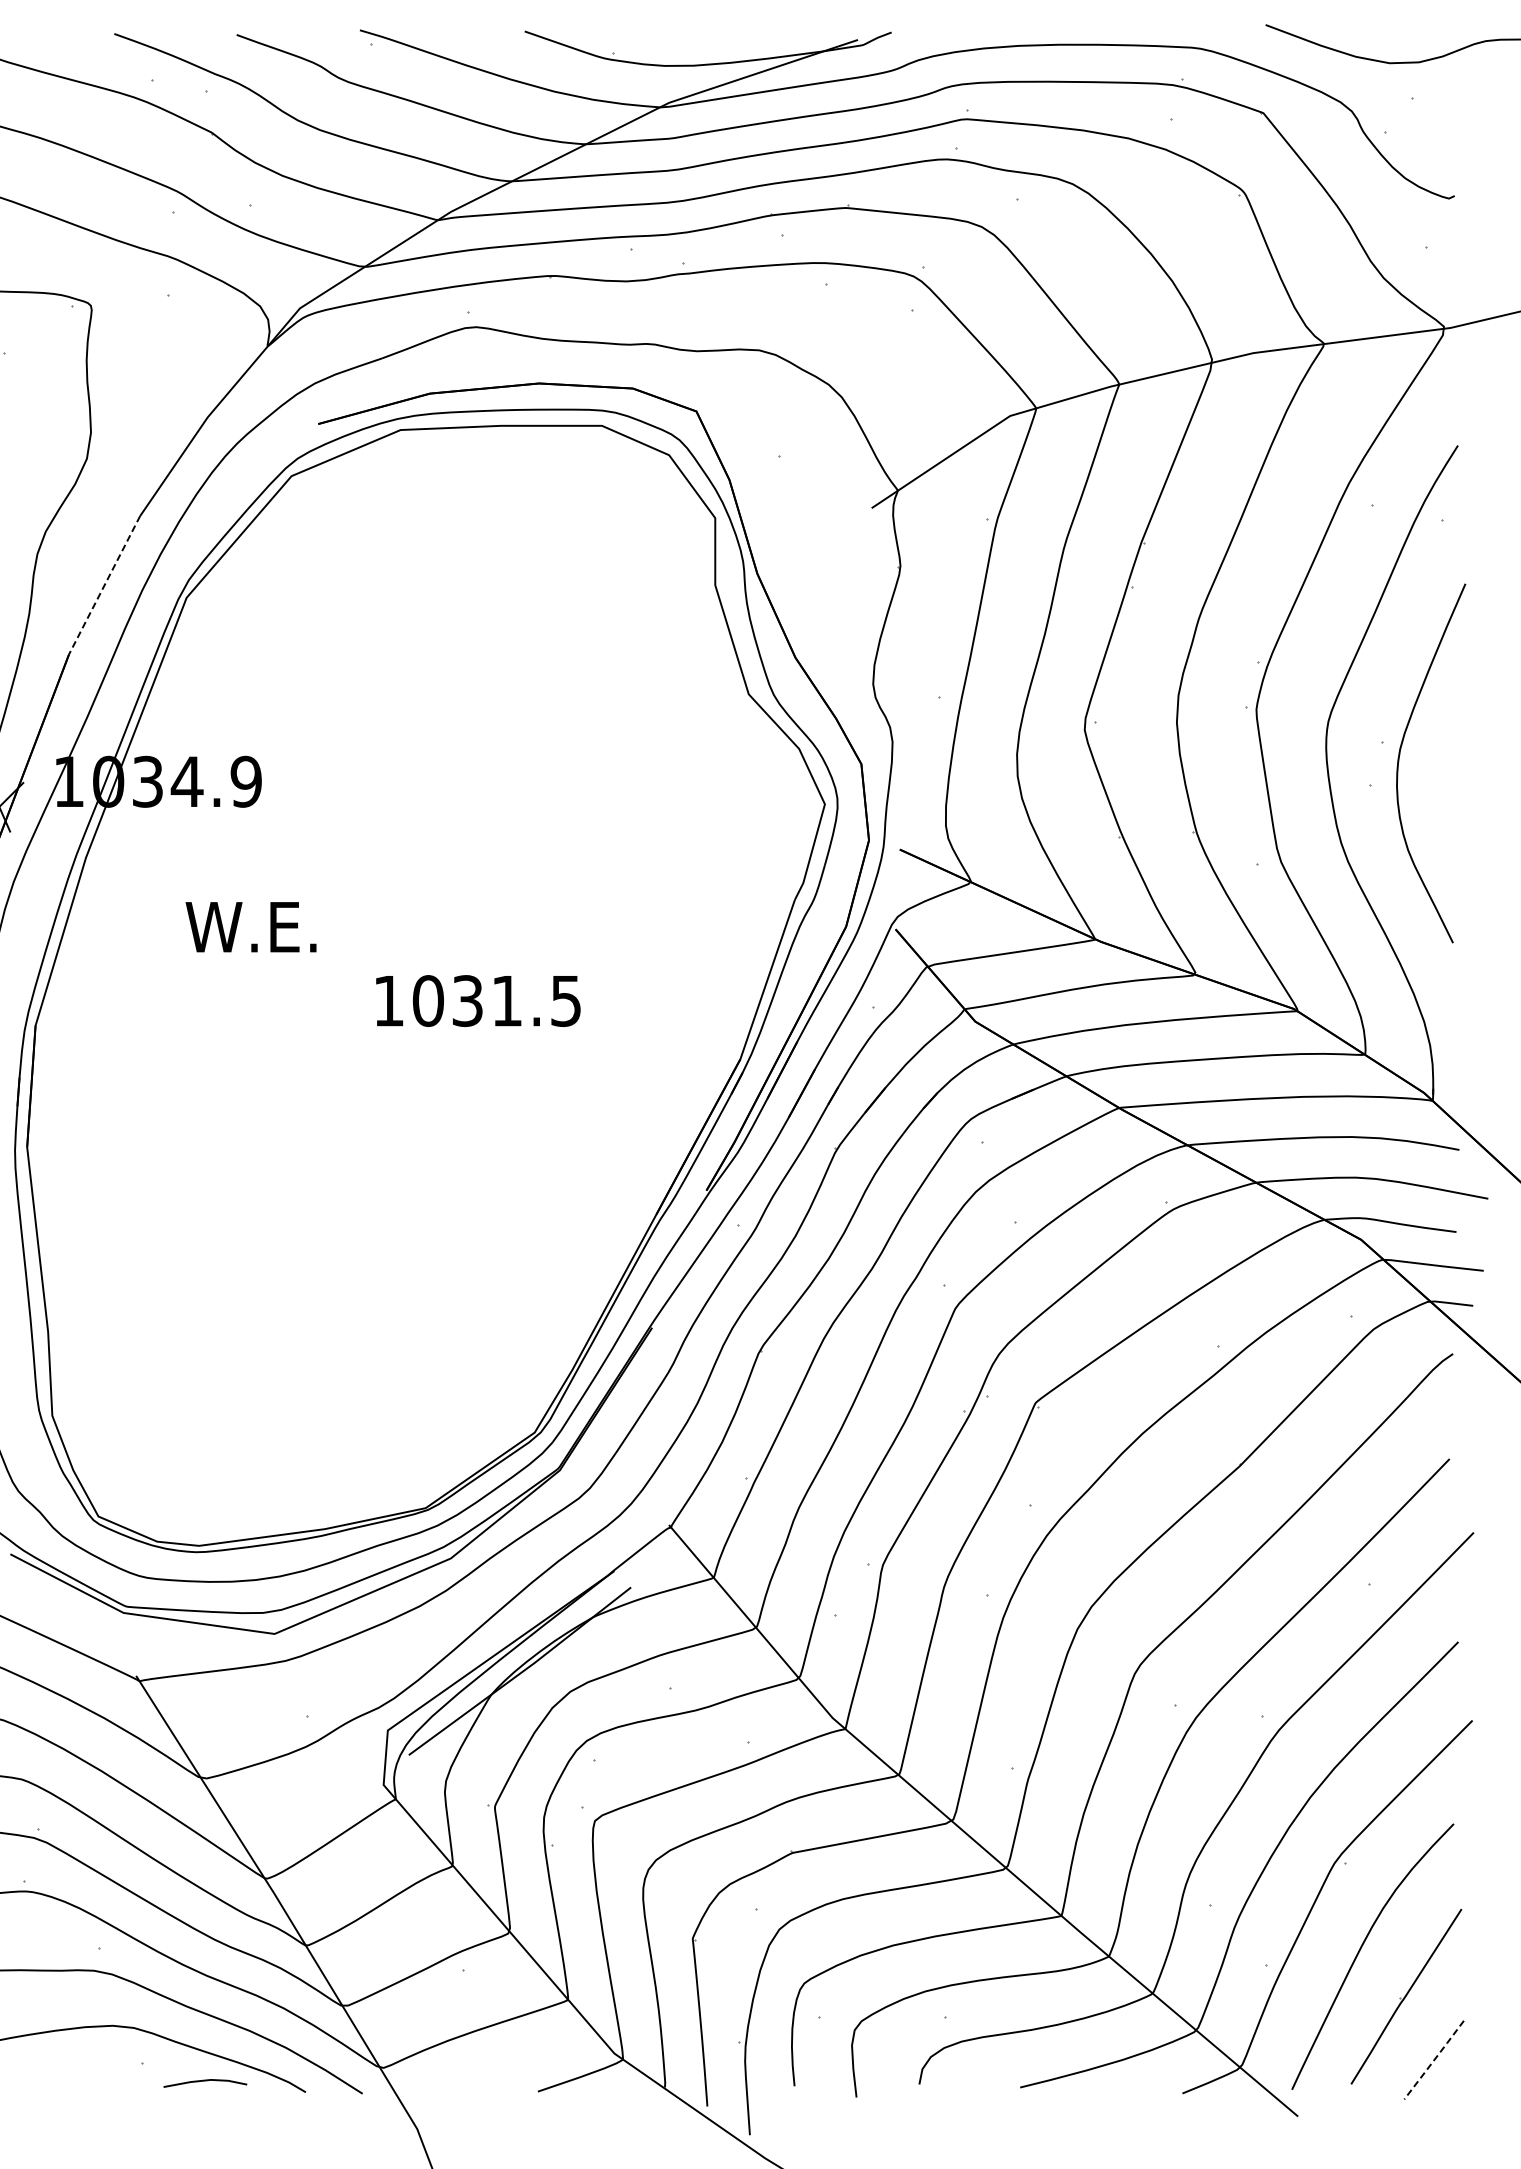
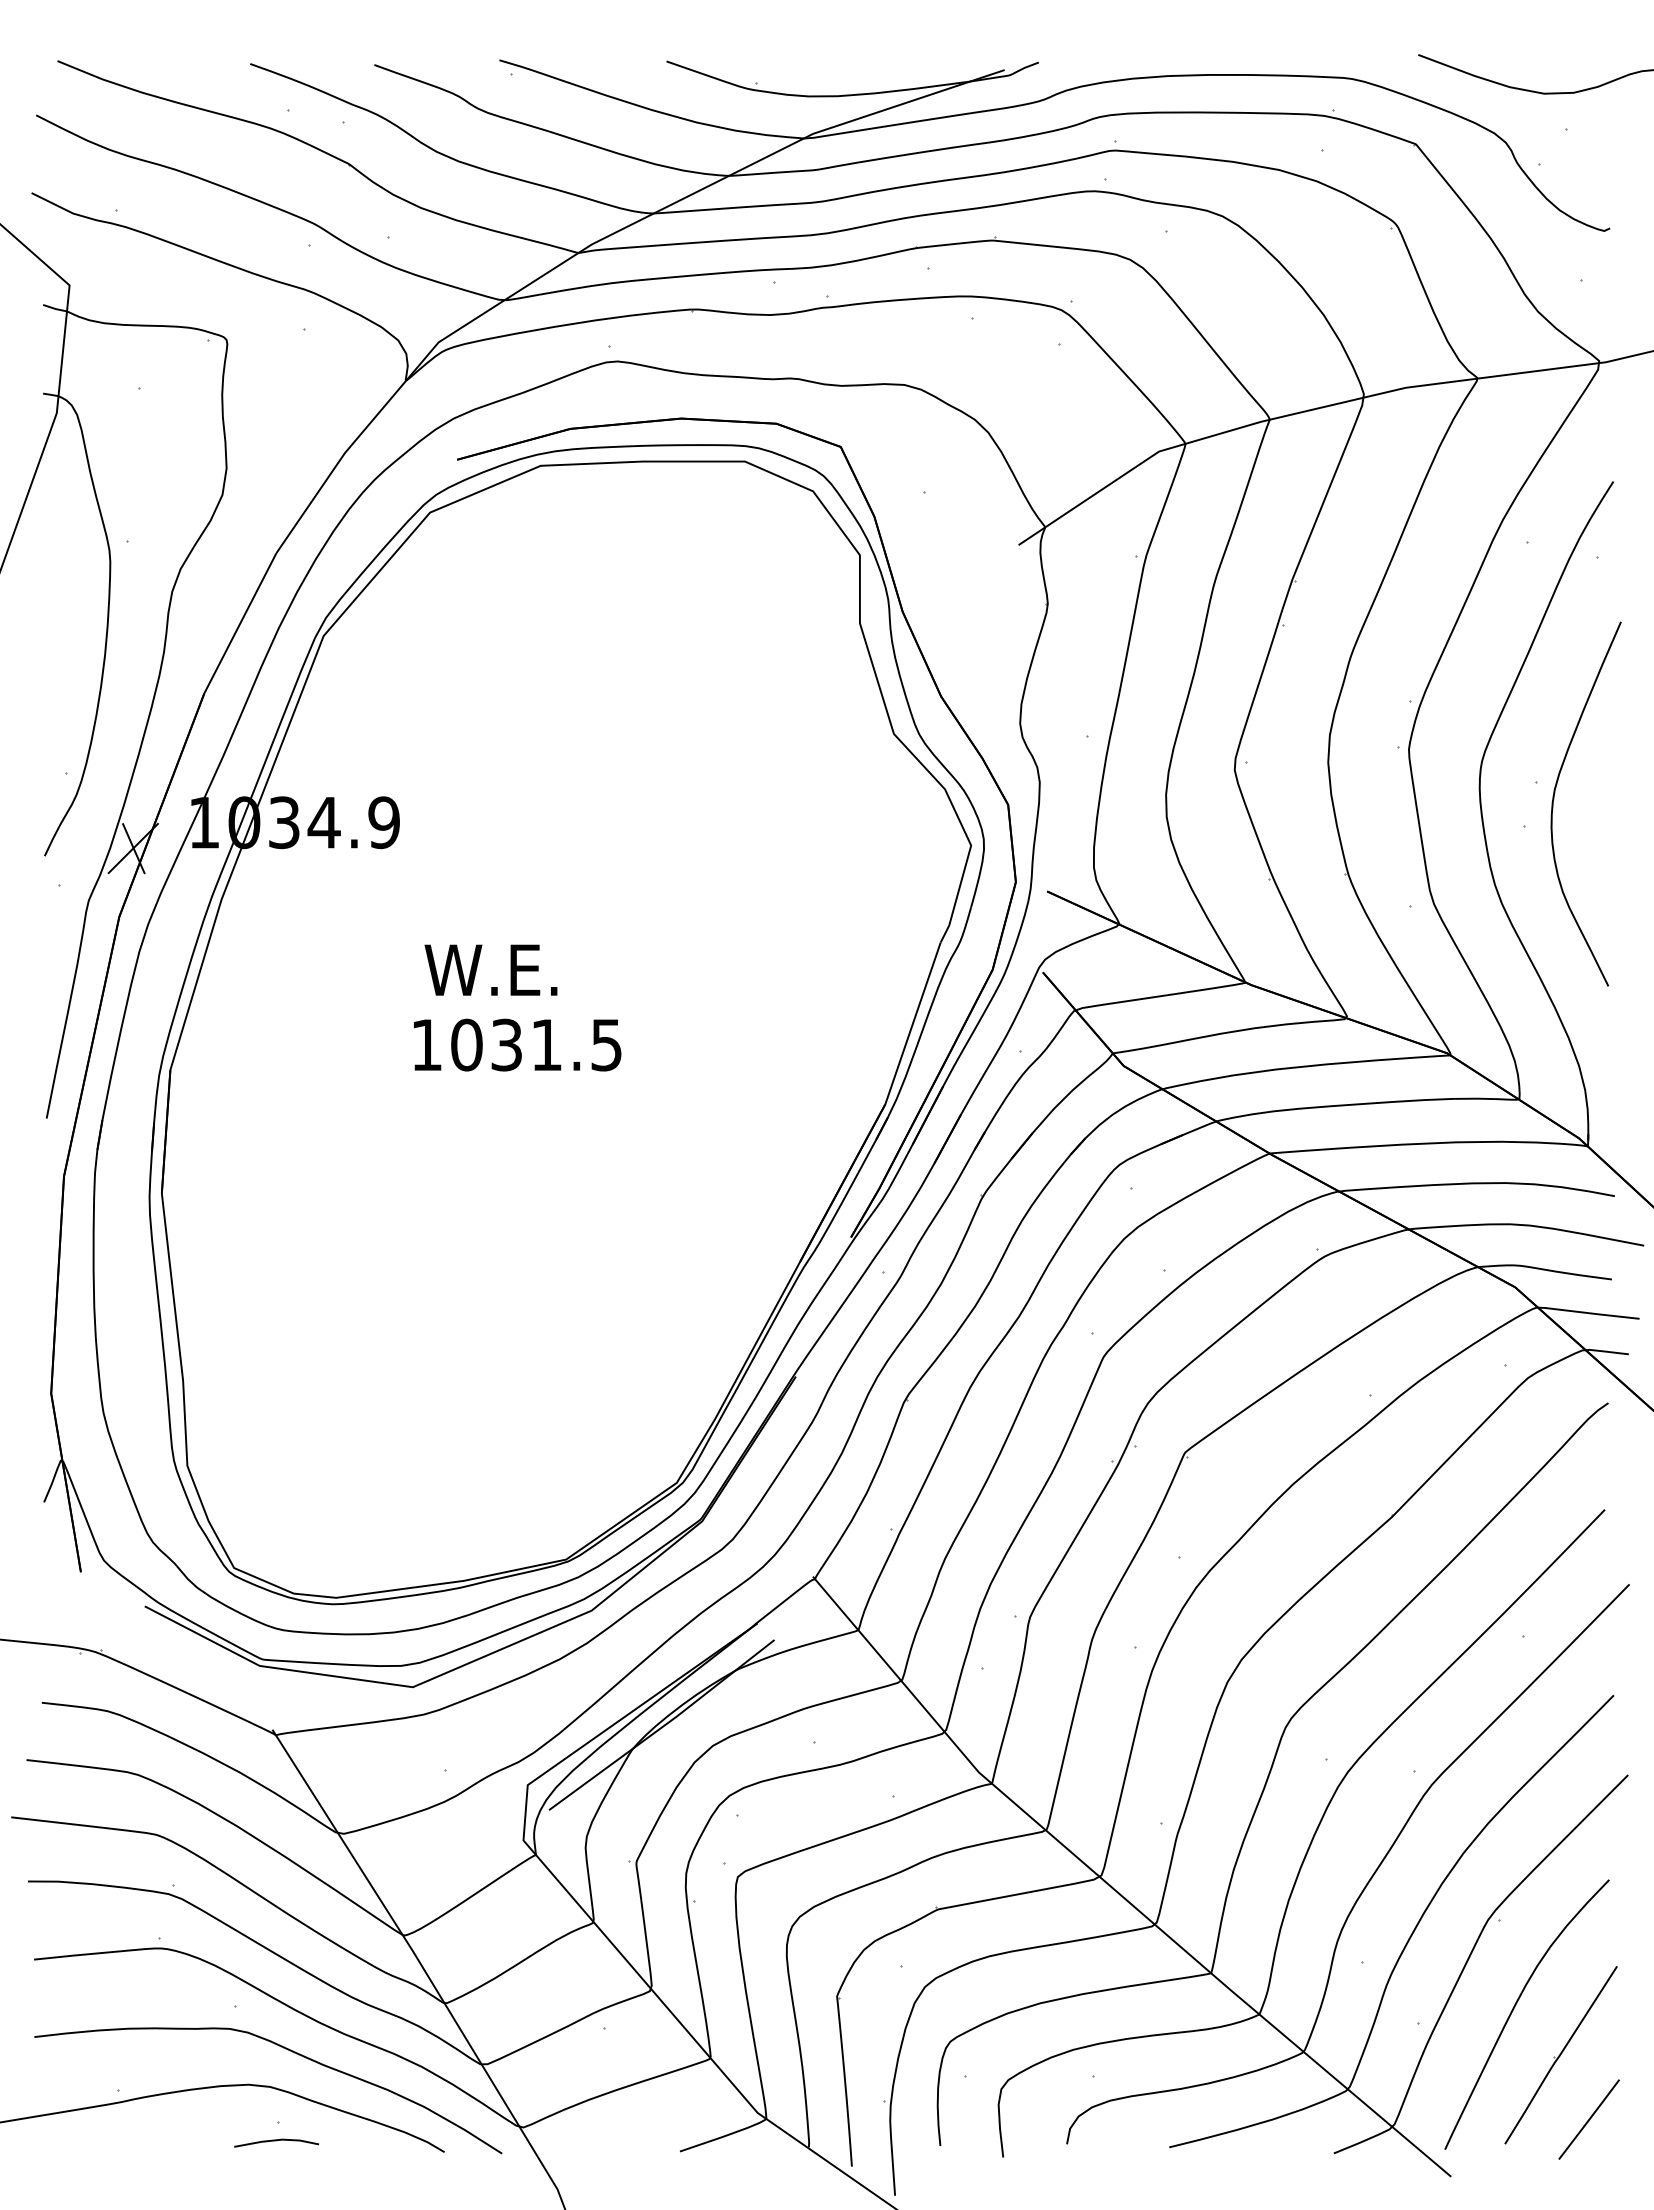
line: (104, 585) -> (240, 623), dashed -> solid
text: (250, 926) -> (490, 969), moved
text: (478, 1000) -> (517, 1044), moved
line: (1434, 2060) -> (1589, 2119), dashed -> solid
line: (205, 2081) -> (276, 2141), moved

